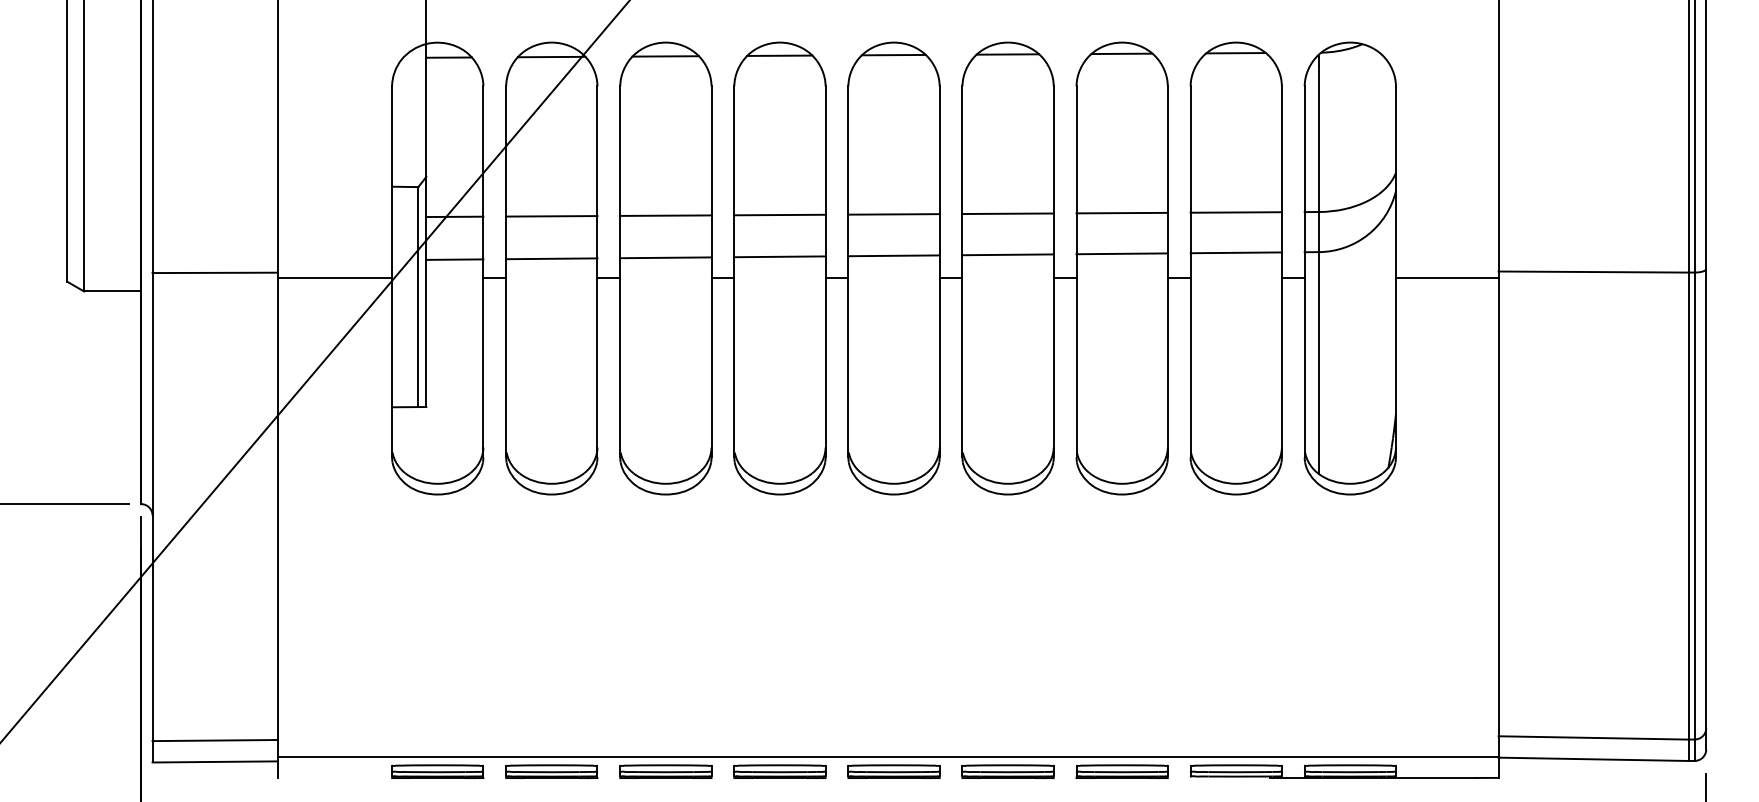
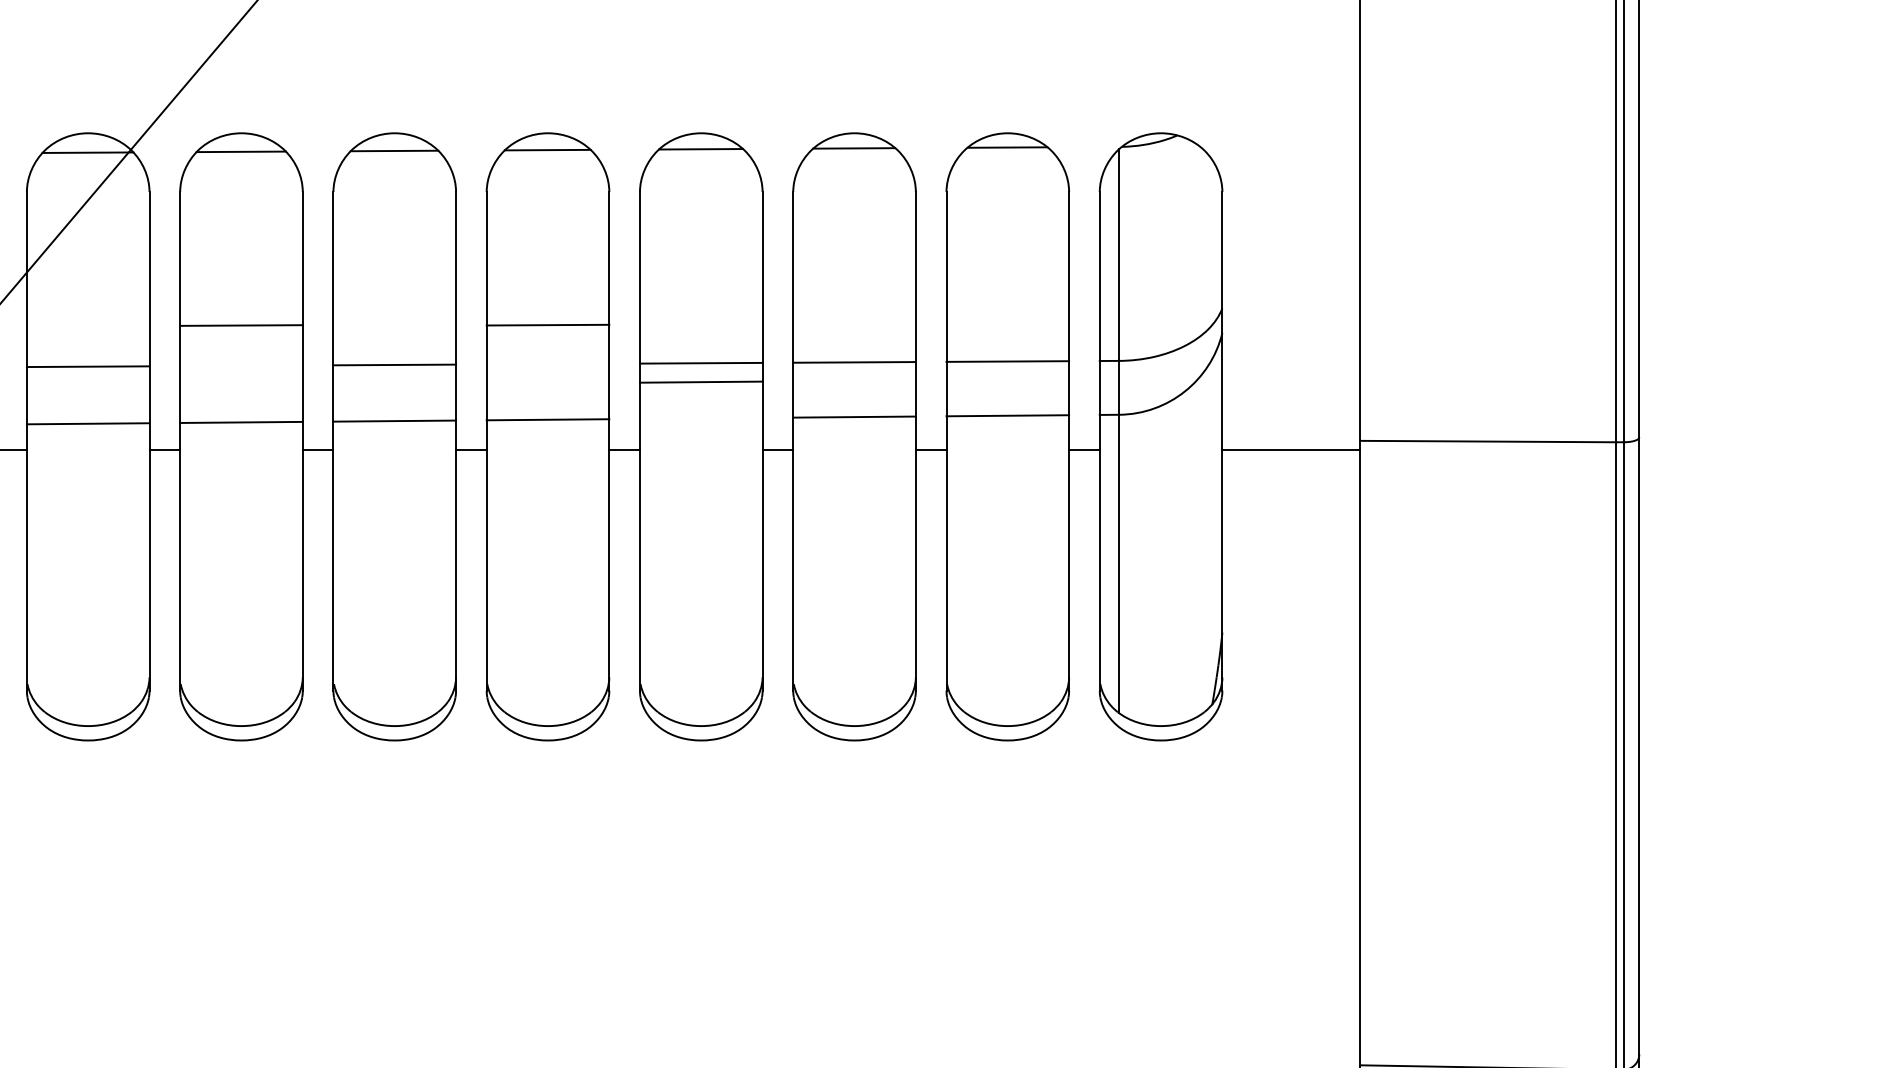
line: (893, 214) -> (547, 325), moved
line: (665, 215) -> (240, 325), moved
line: (1007, 254) -> (700, 381), moved

